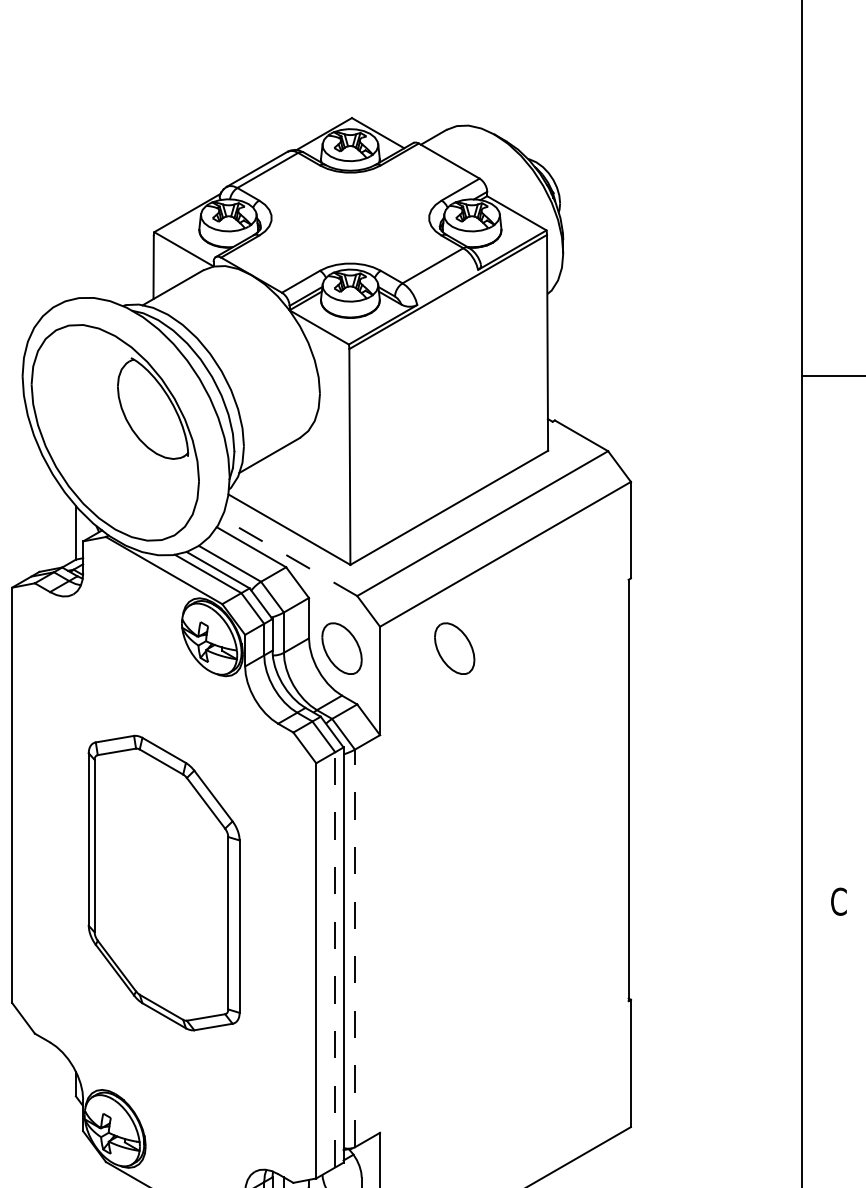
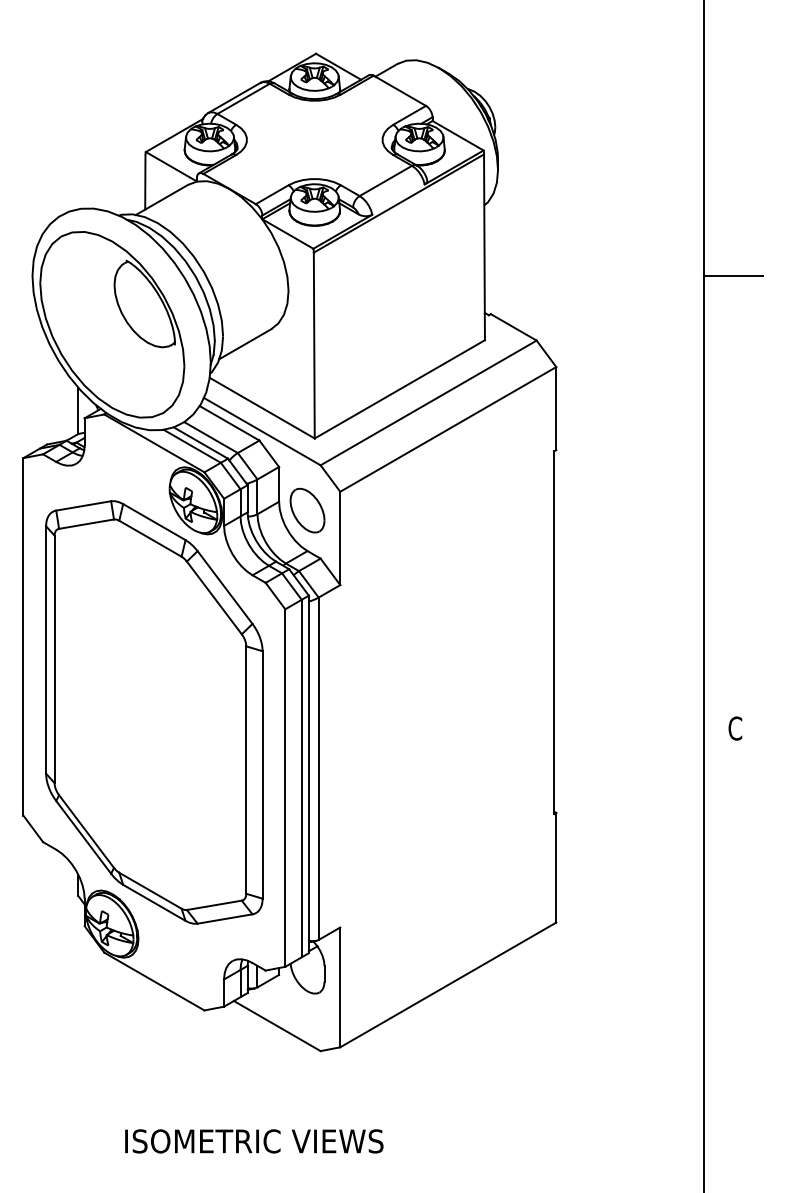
line: (288, 556) -> (261, 431), dashed -> solid
part: (454, 648) -> (404, 510), removed
part: (164, 883) -> (154, 712), size x1.67
line: (354, 948) -> (318, 768), dashed -> solid
line: (335, 959) -> (301, 778), dashed -> solid

